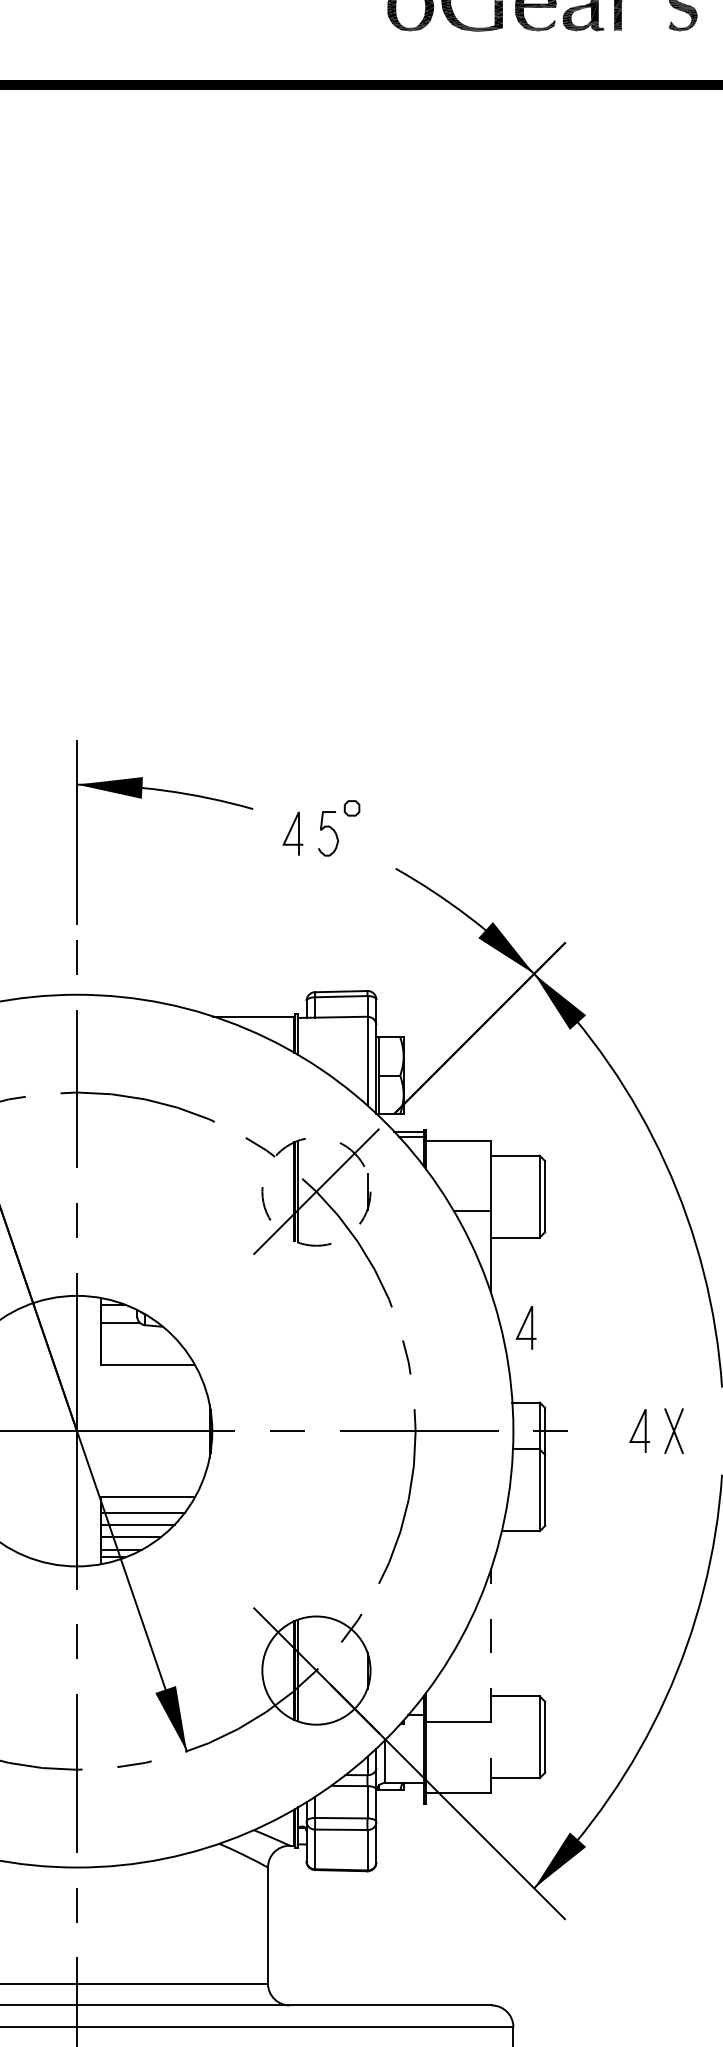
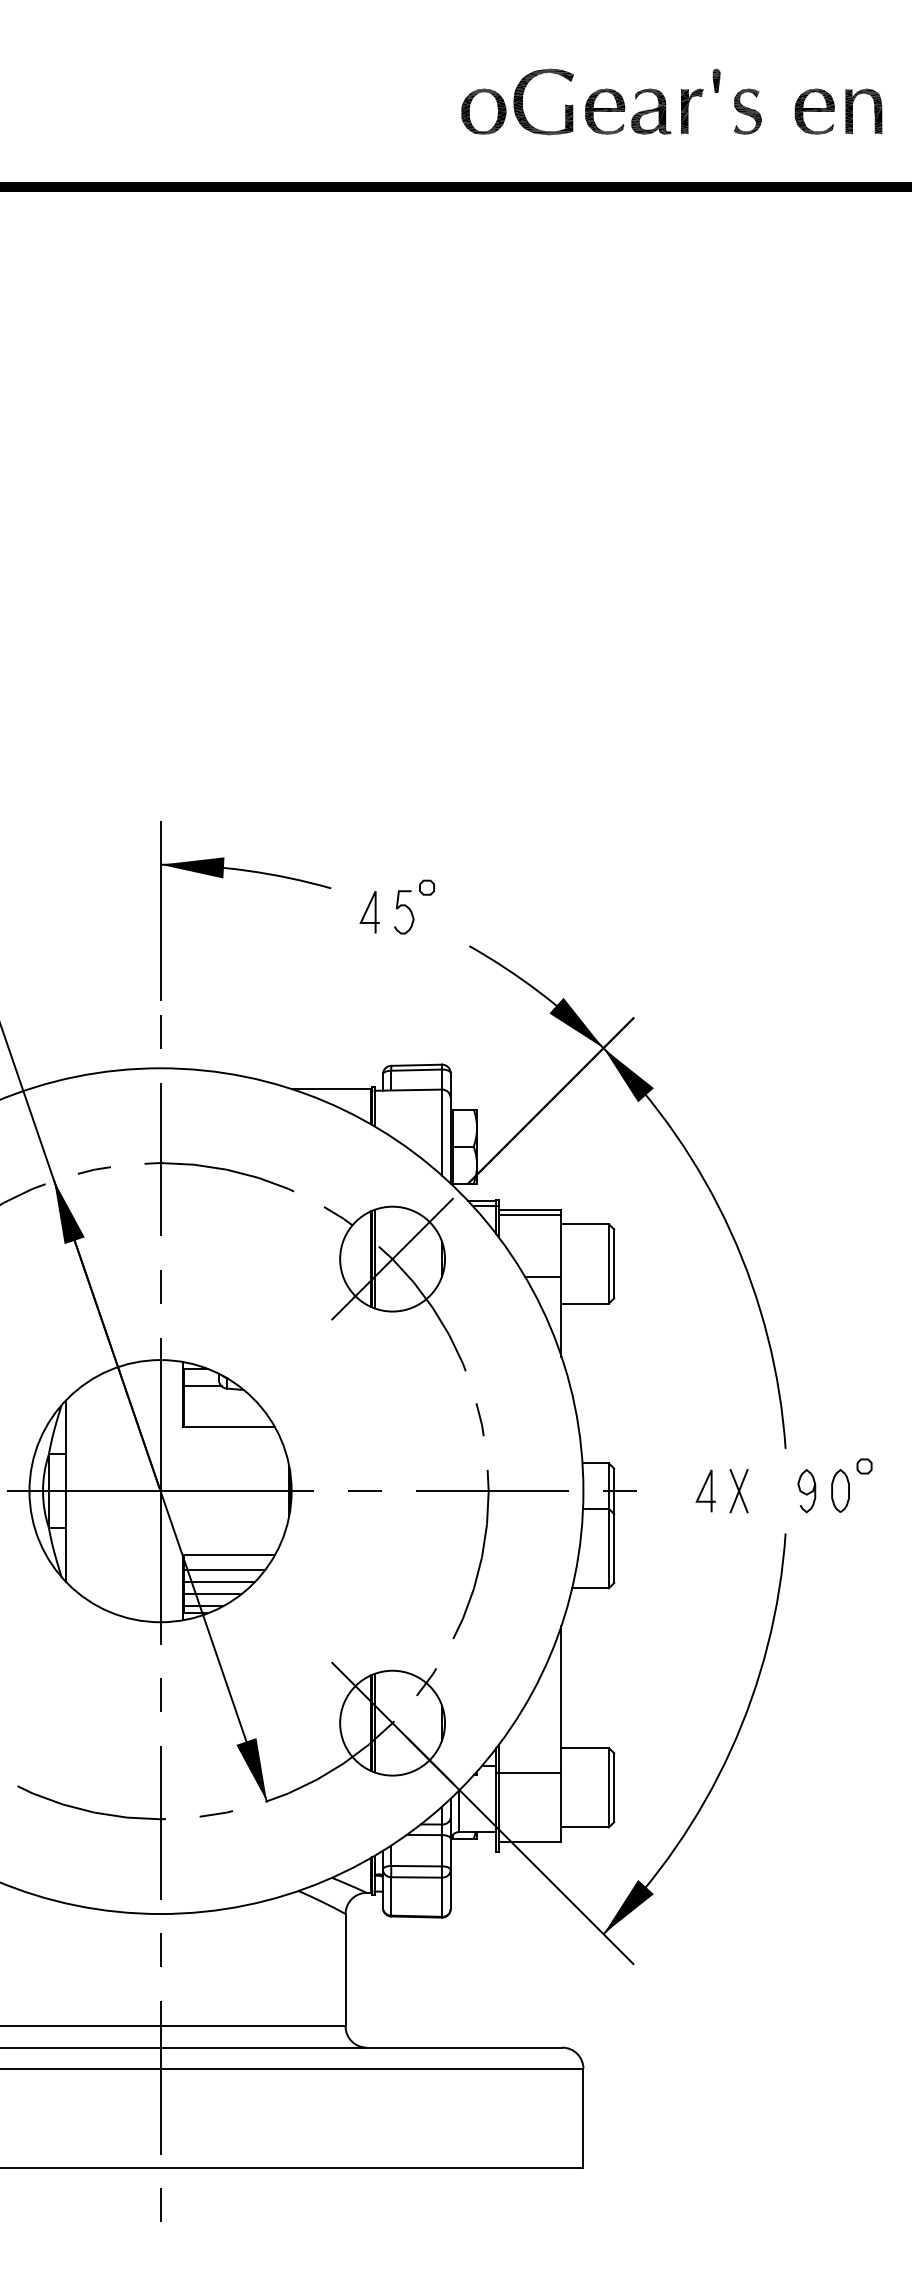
line: (457, 1145) -> (529, 1214), added
circle: (316, 1191) -> (392, 1258), dashed -> solid
line: (523, 1327) -> (593, 1390), removed
line: (490, 1681) -> (561, 1733), dashed -> solid

